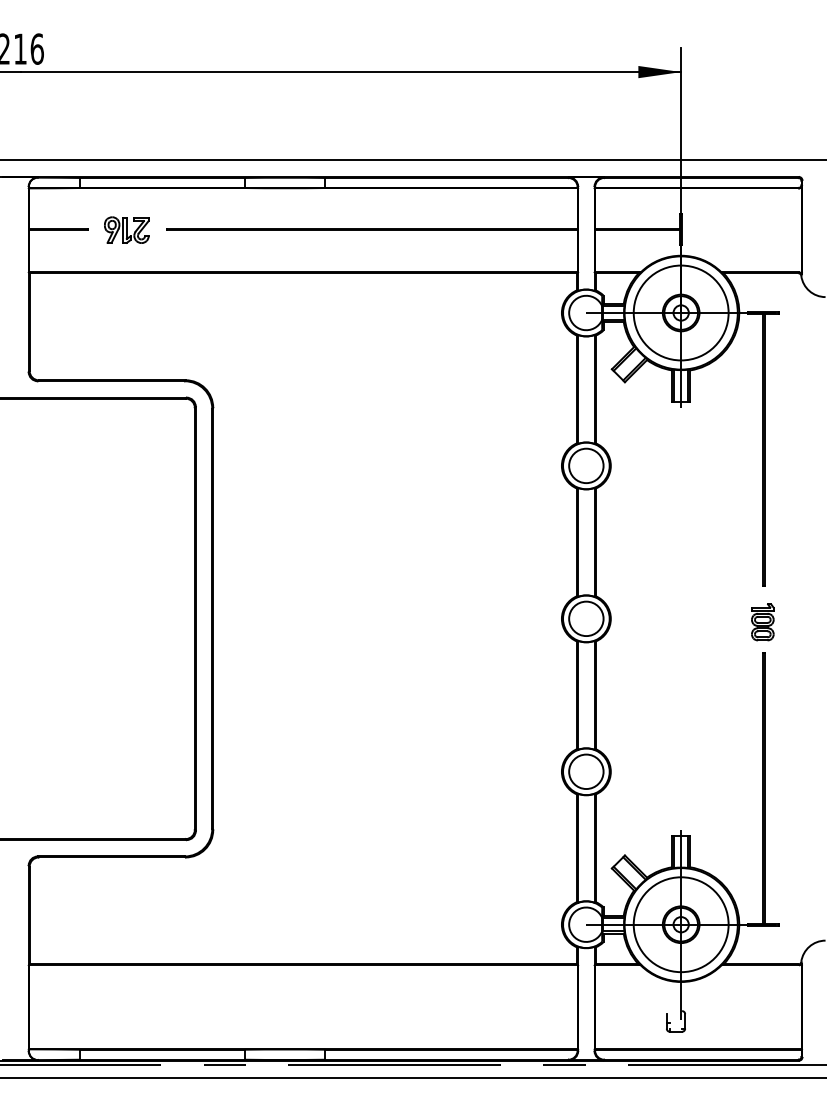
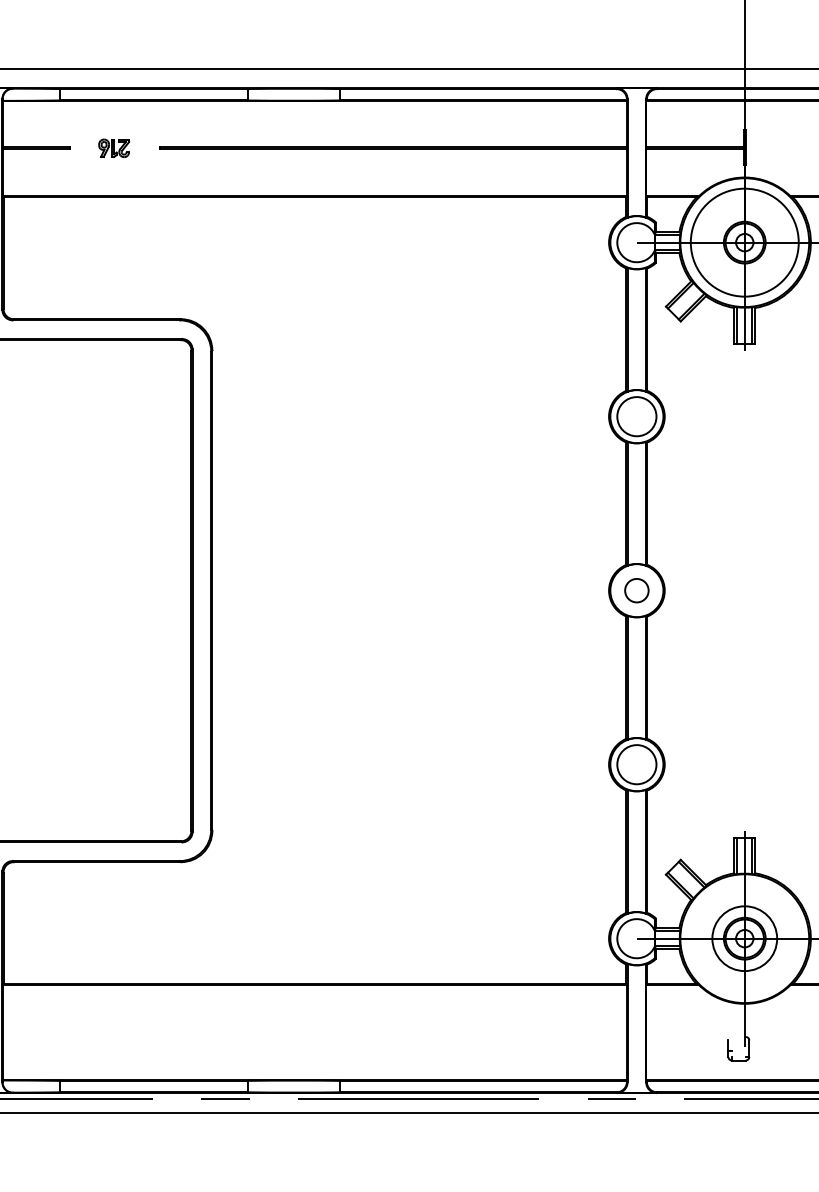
part: (126, 229) -> (113, 147), size x0.6
circle: (586, 618) -> (637, 590), size x0.6
circle: (680, 924) -> (744, 938), size x0.6

